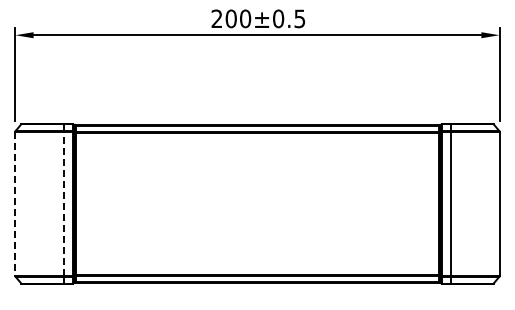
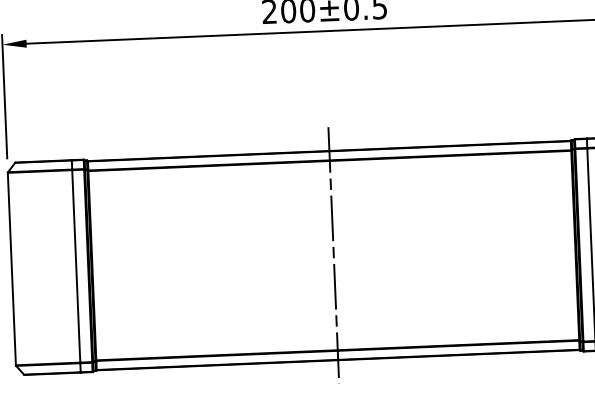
line: (63, 203) -> (75, 265), dashed -> solid
line: (257, 203) -> (333, 255), added
line: (15, 204) -> (11, 269), dashed -> solid

